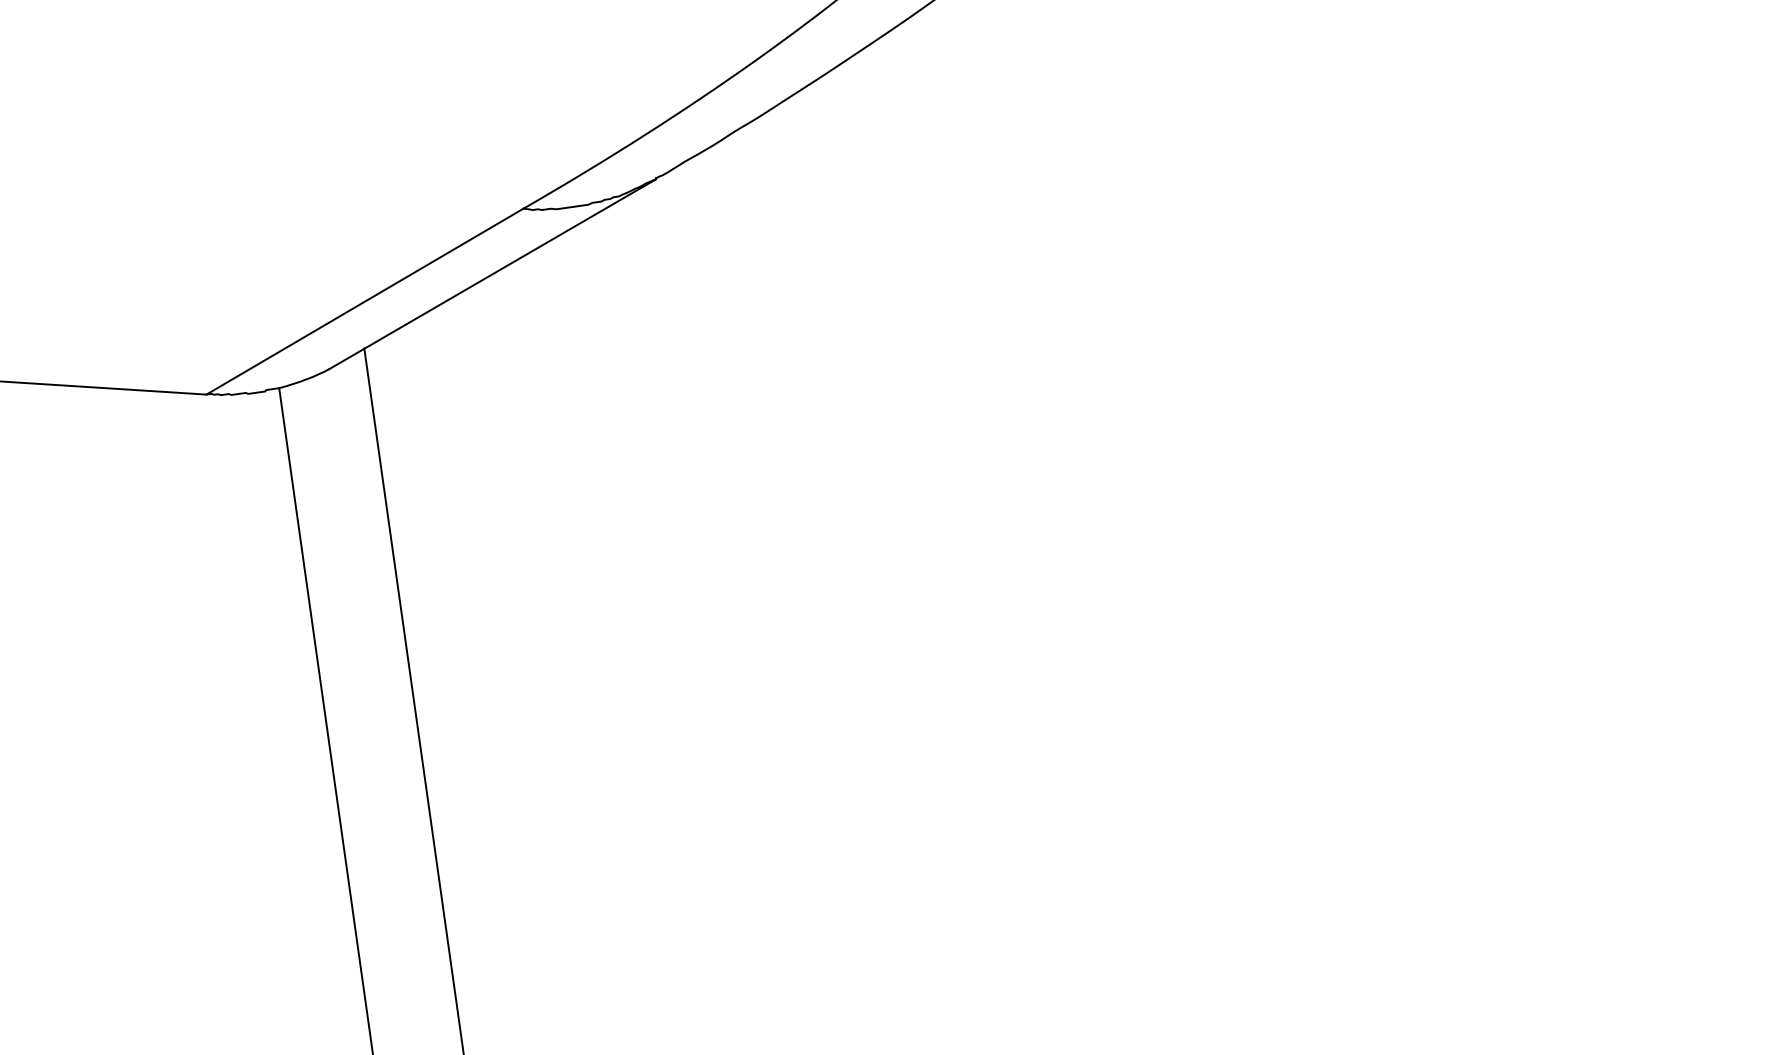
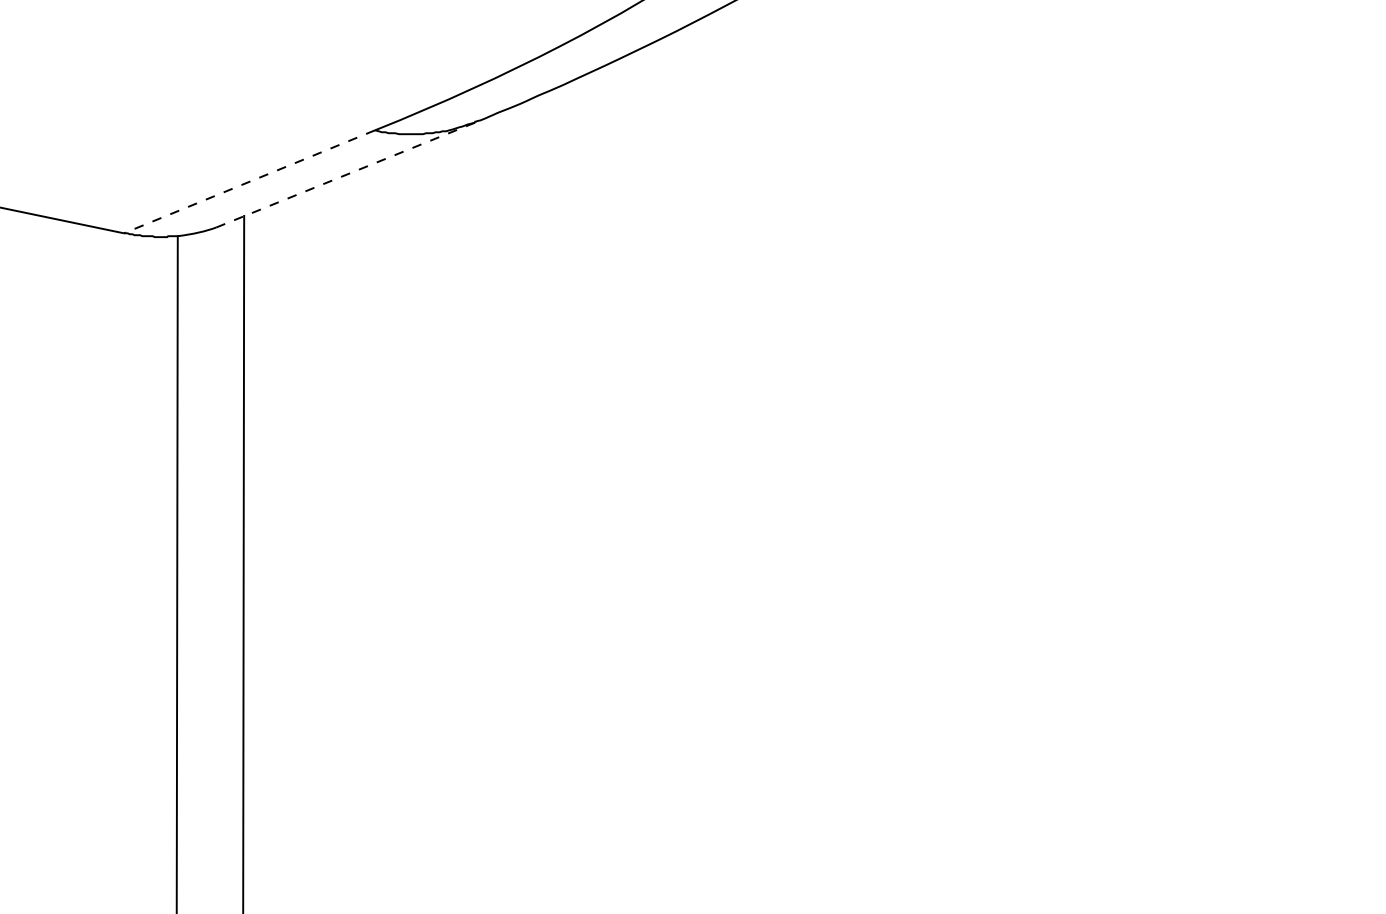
line: (492, 274) -> (345, 175), solid -> dashed
line: (364, 301) -> (249, 181), solid -> dashed

